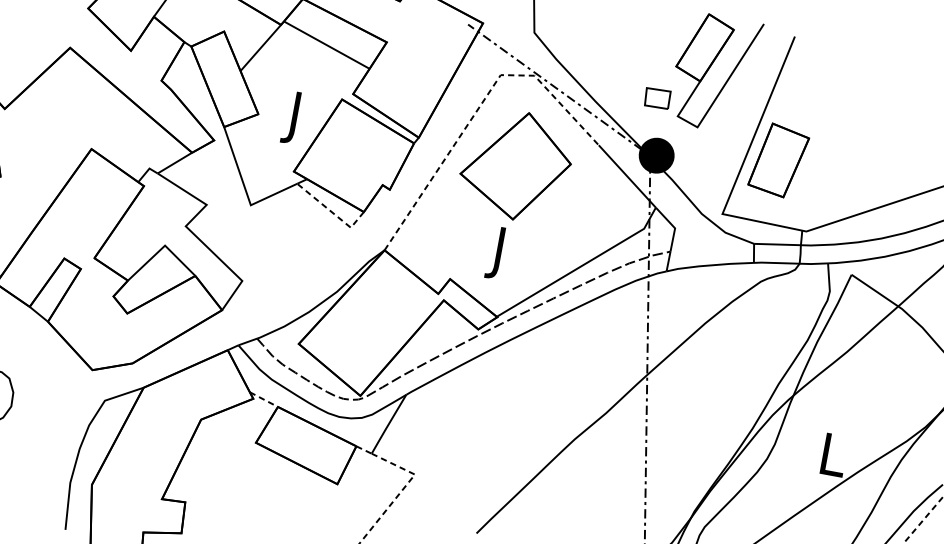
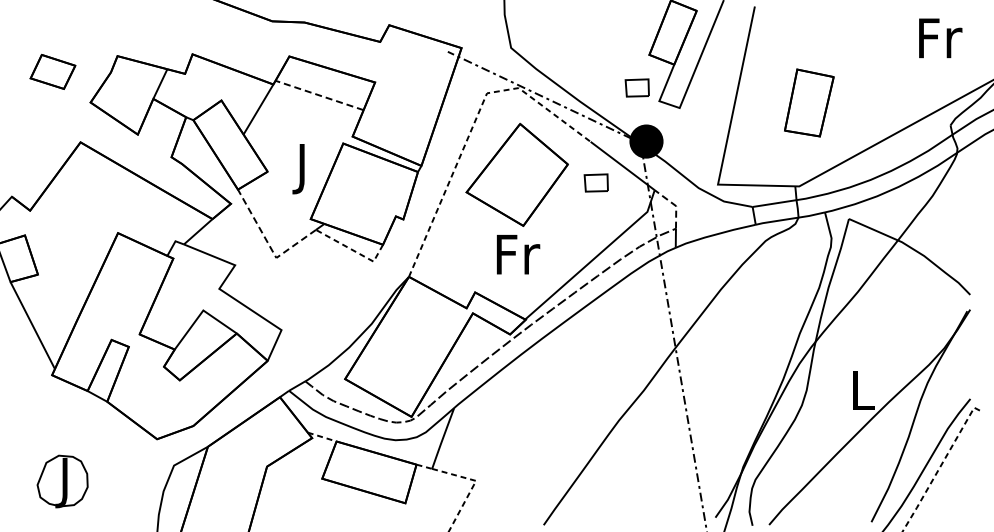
line: (326, 45) -> (319, 95), solid -> dashed
part: (779, 160) -> (809, 102), moved
part: (595, 188) -> (595, 182), added
line: (246, 190) -> (269, 245), solid -> dashed
line: (673, 227) -> (674, 205), solid -> dashed
text: (501, 253) -> (518, 259), J -> Fr

